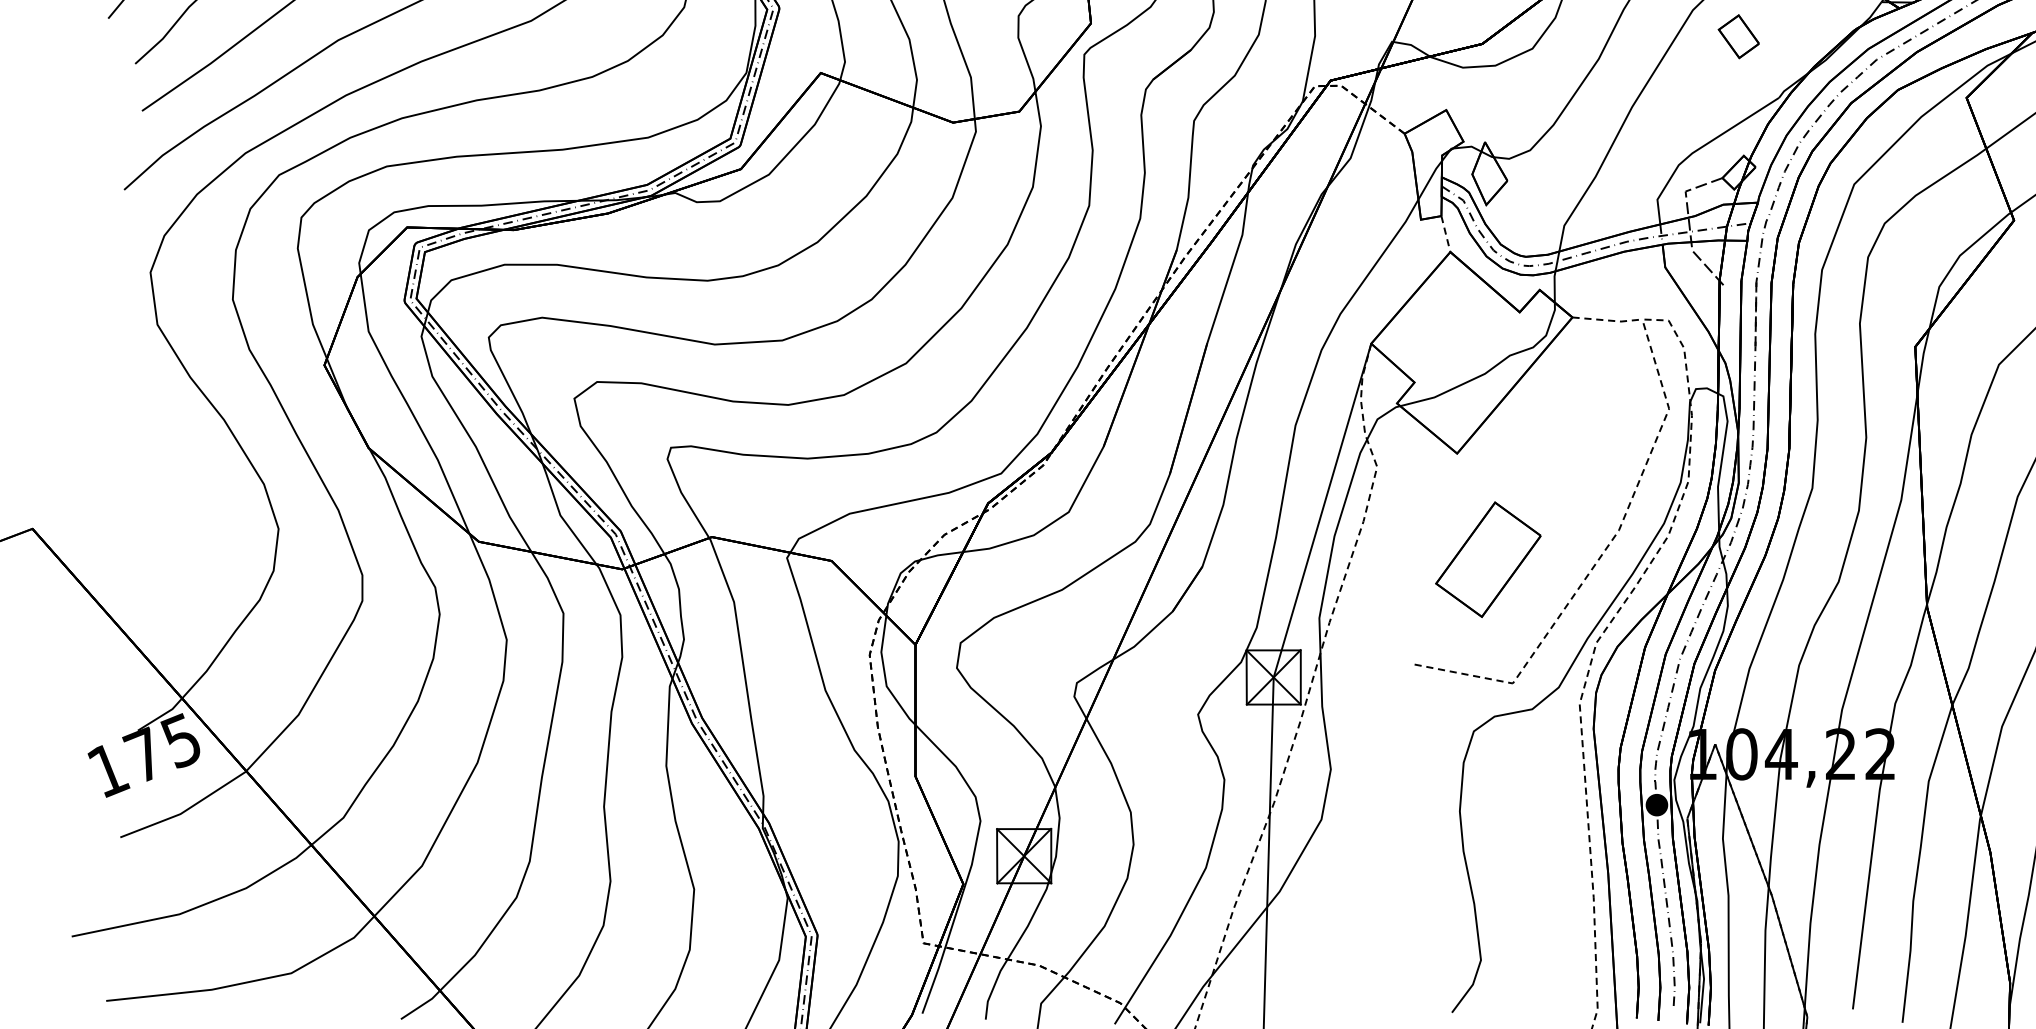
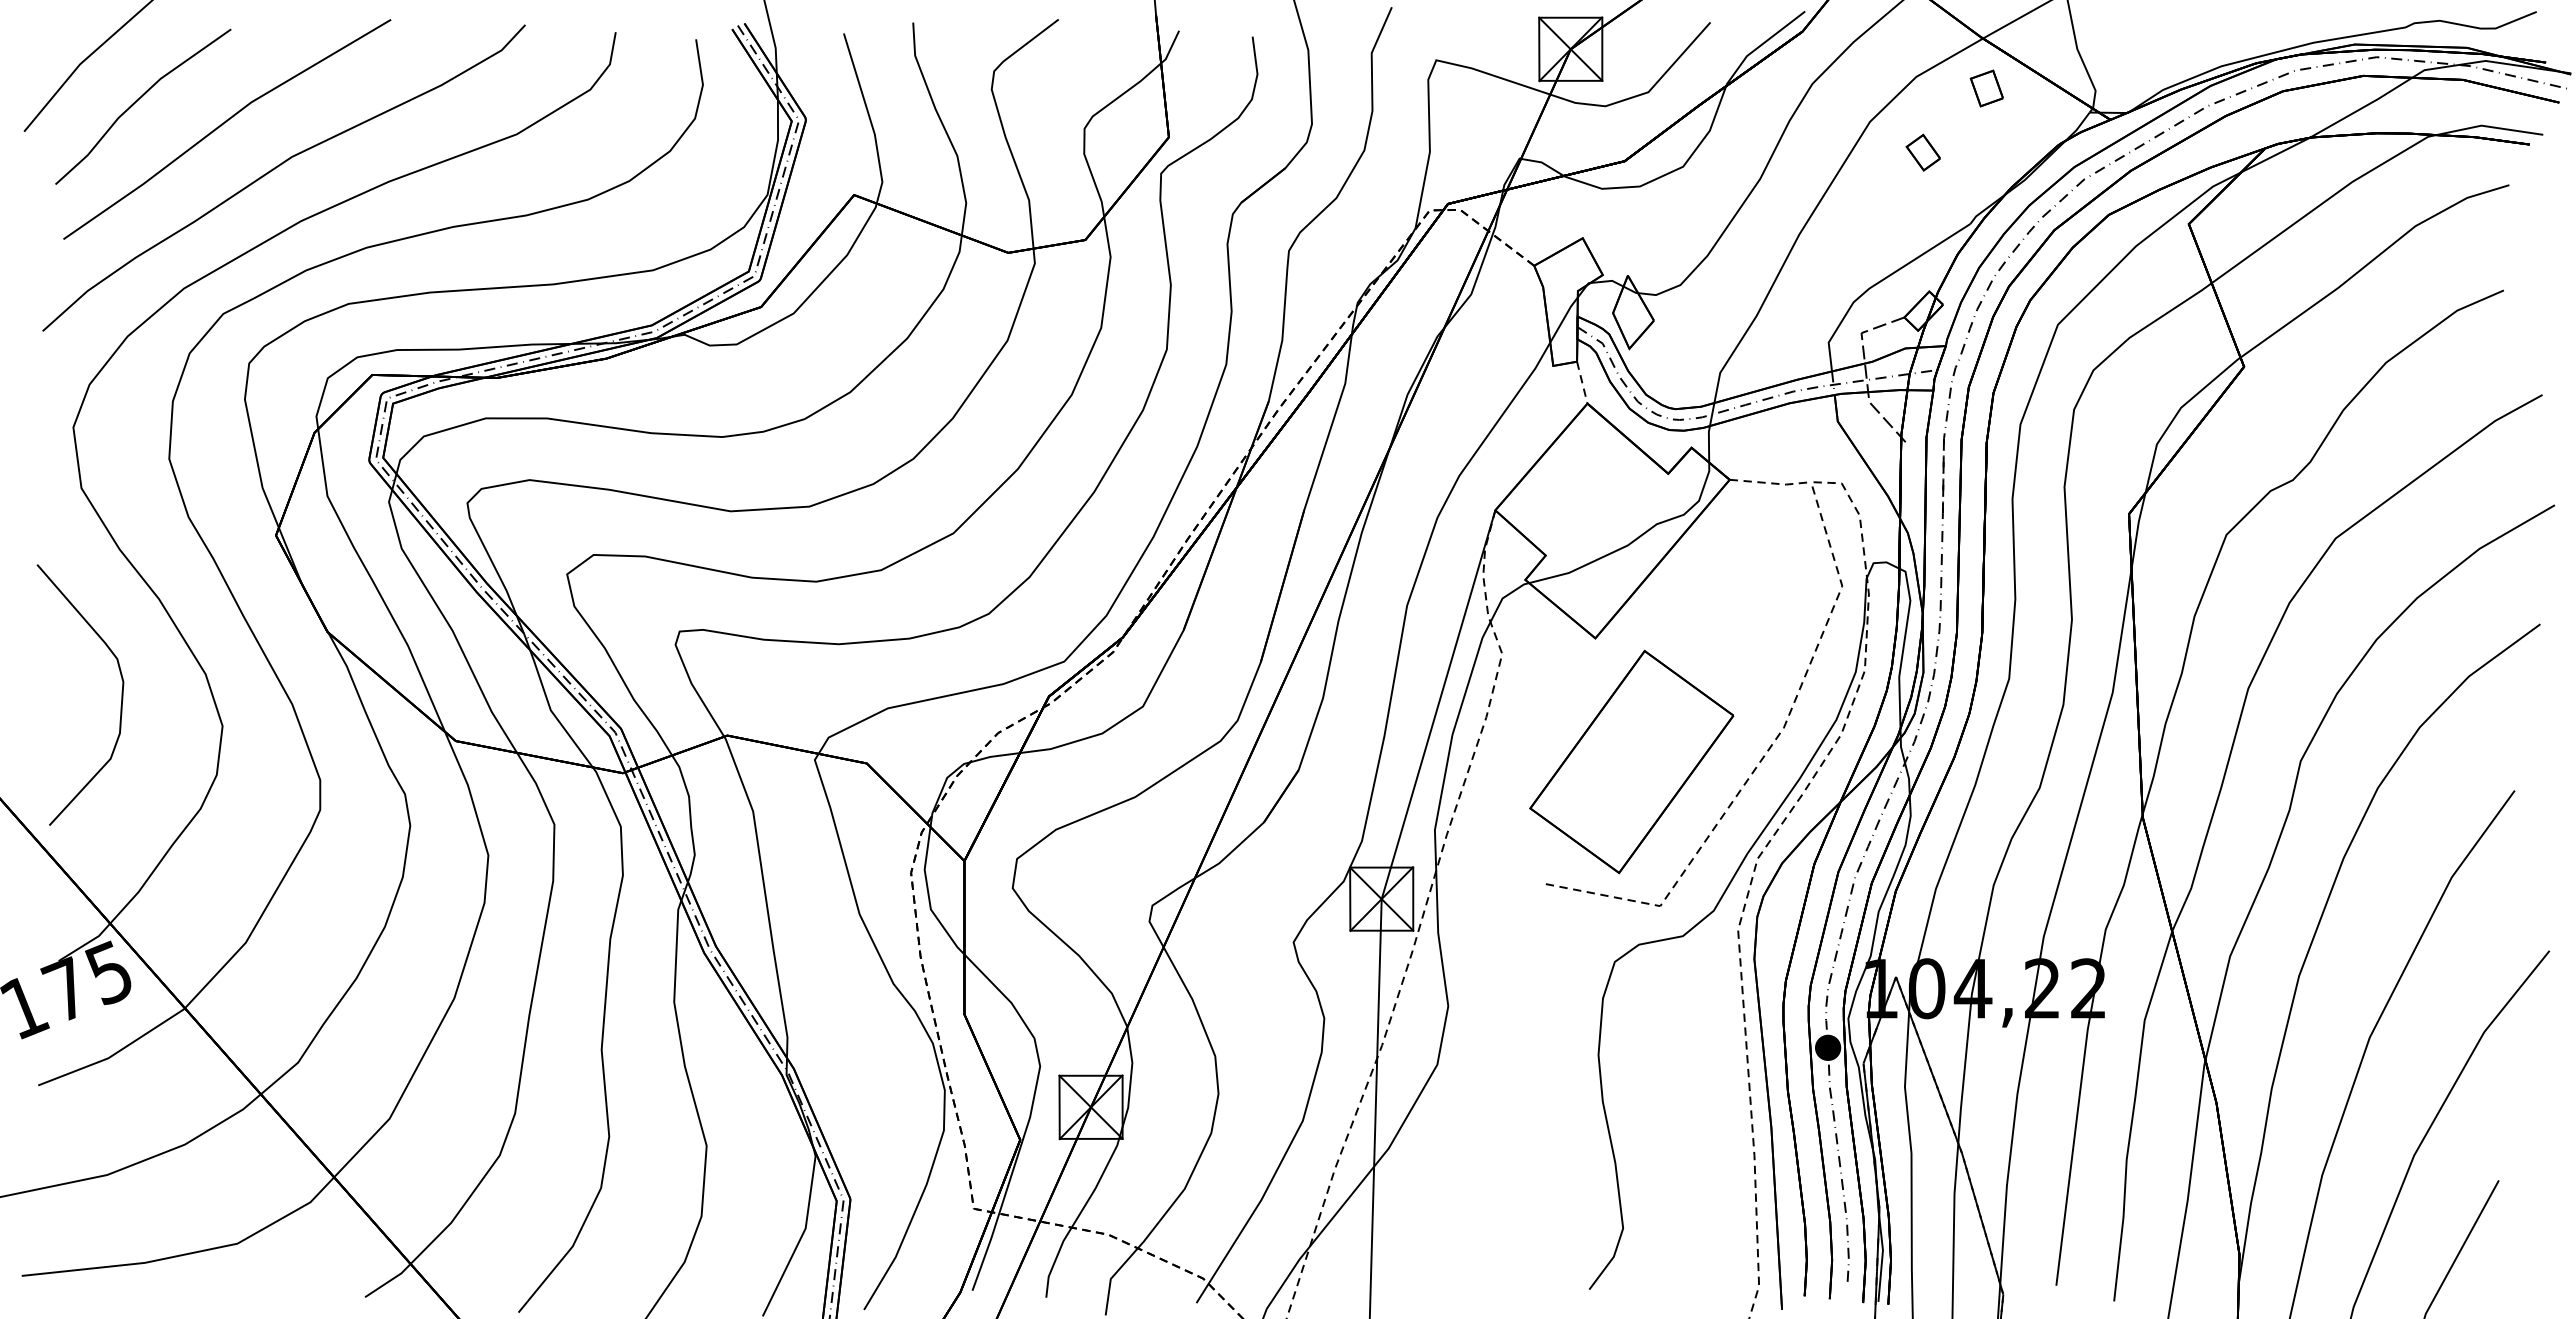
part: (1737, 36) -> (1922, 152), size x0.71
curve: (191, 501) -> (121, 694), added
part: (1488, 559) -> (1631, 761), size x1.67

